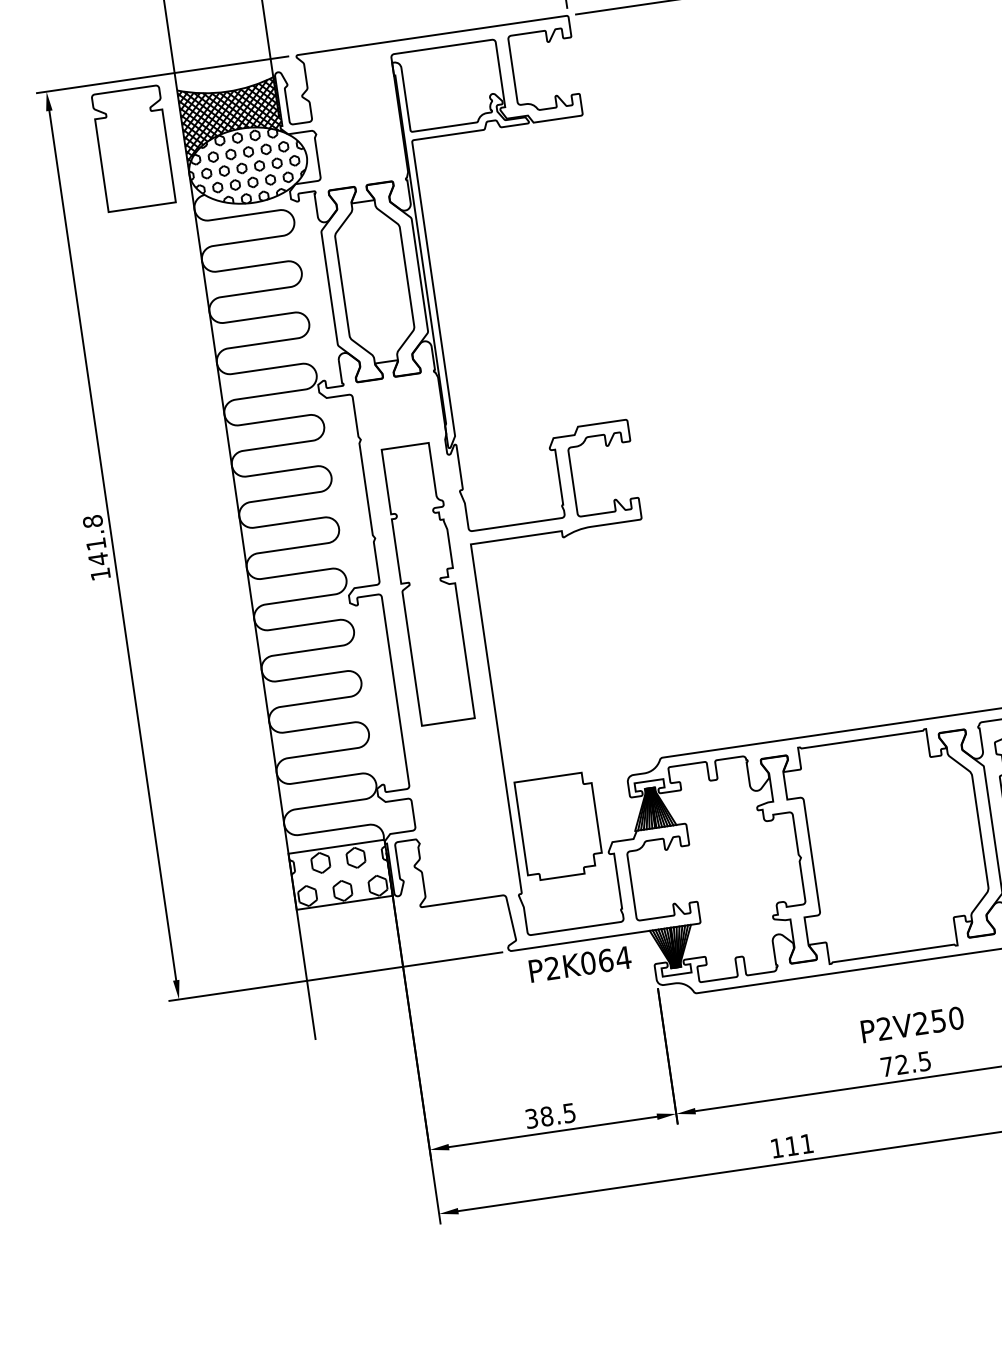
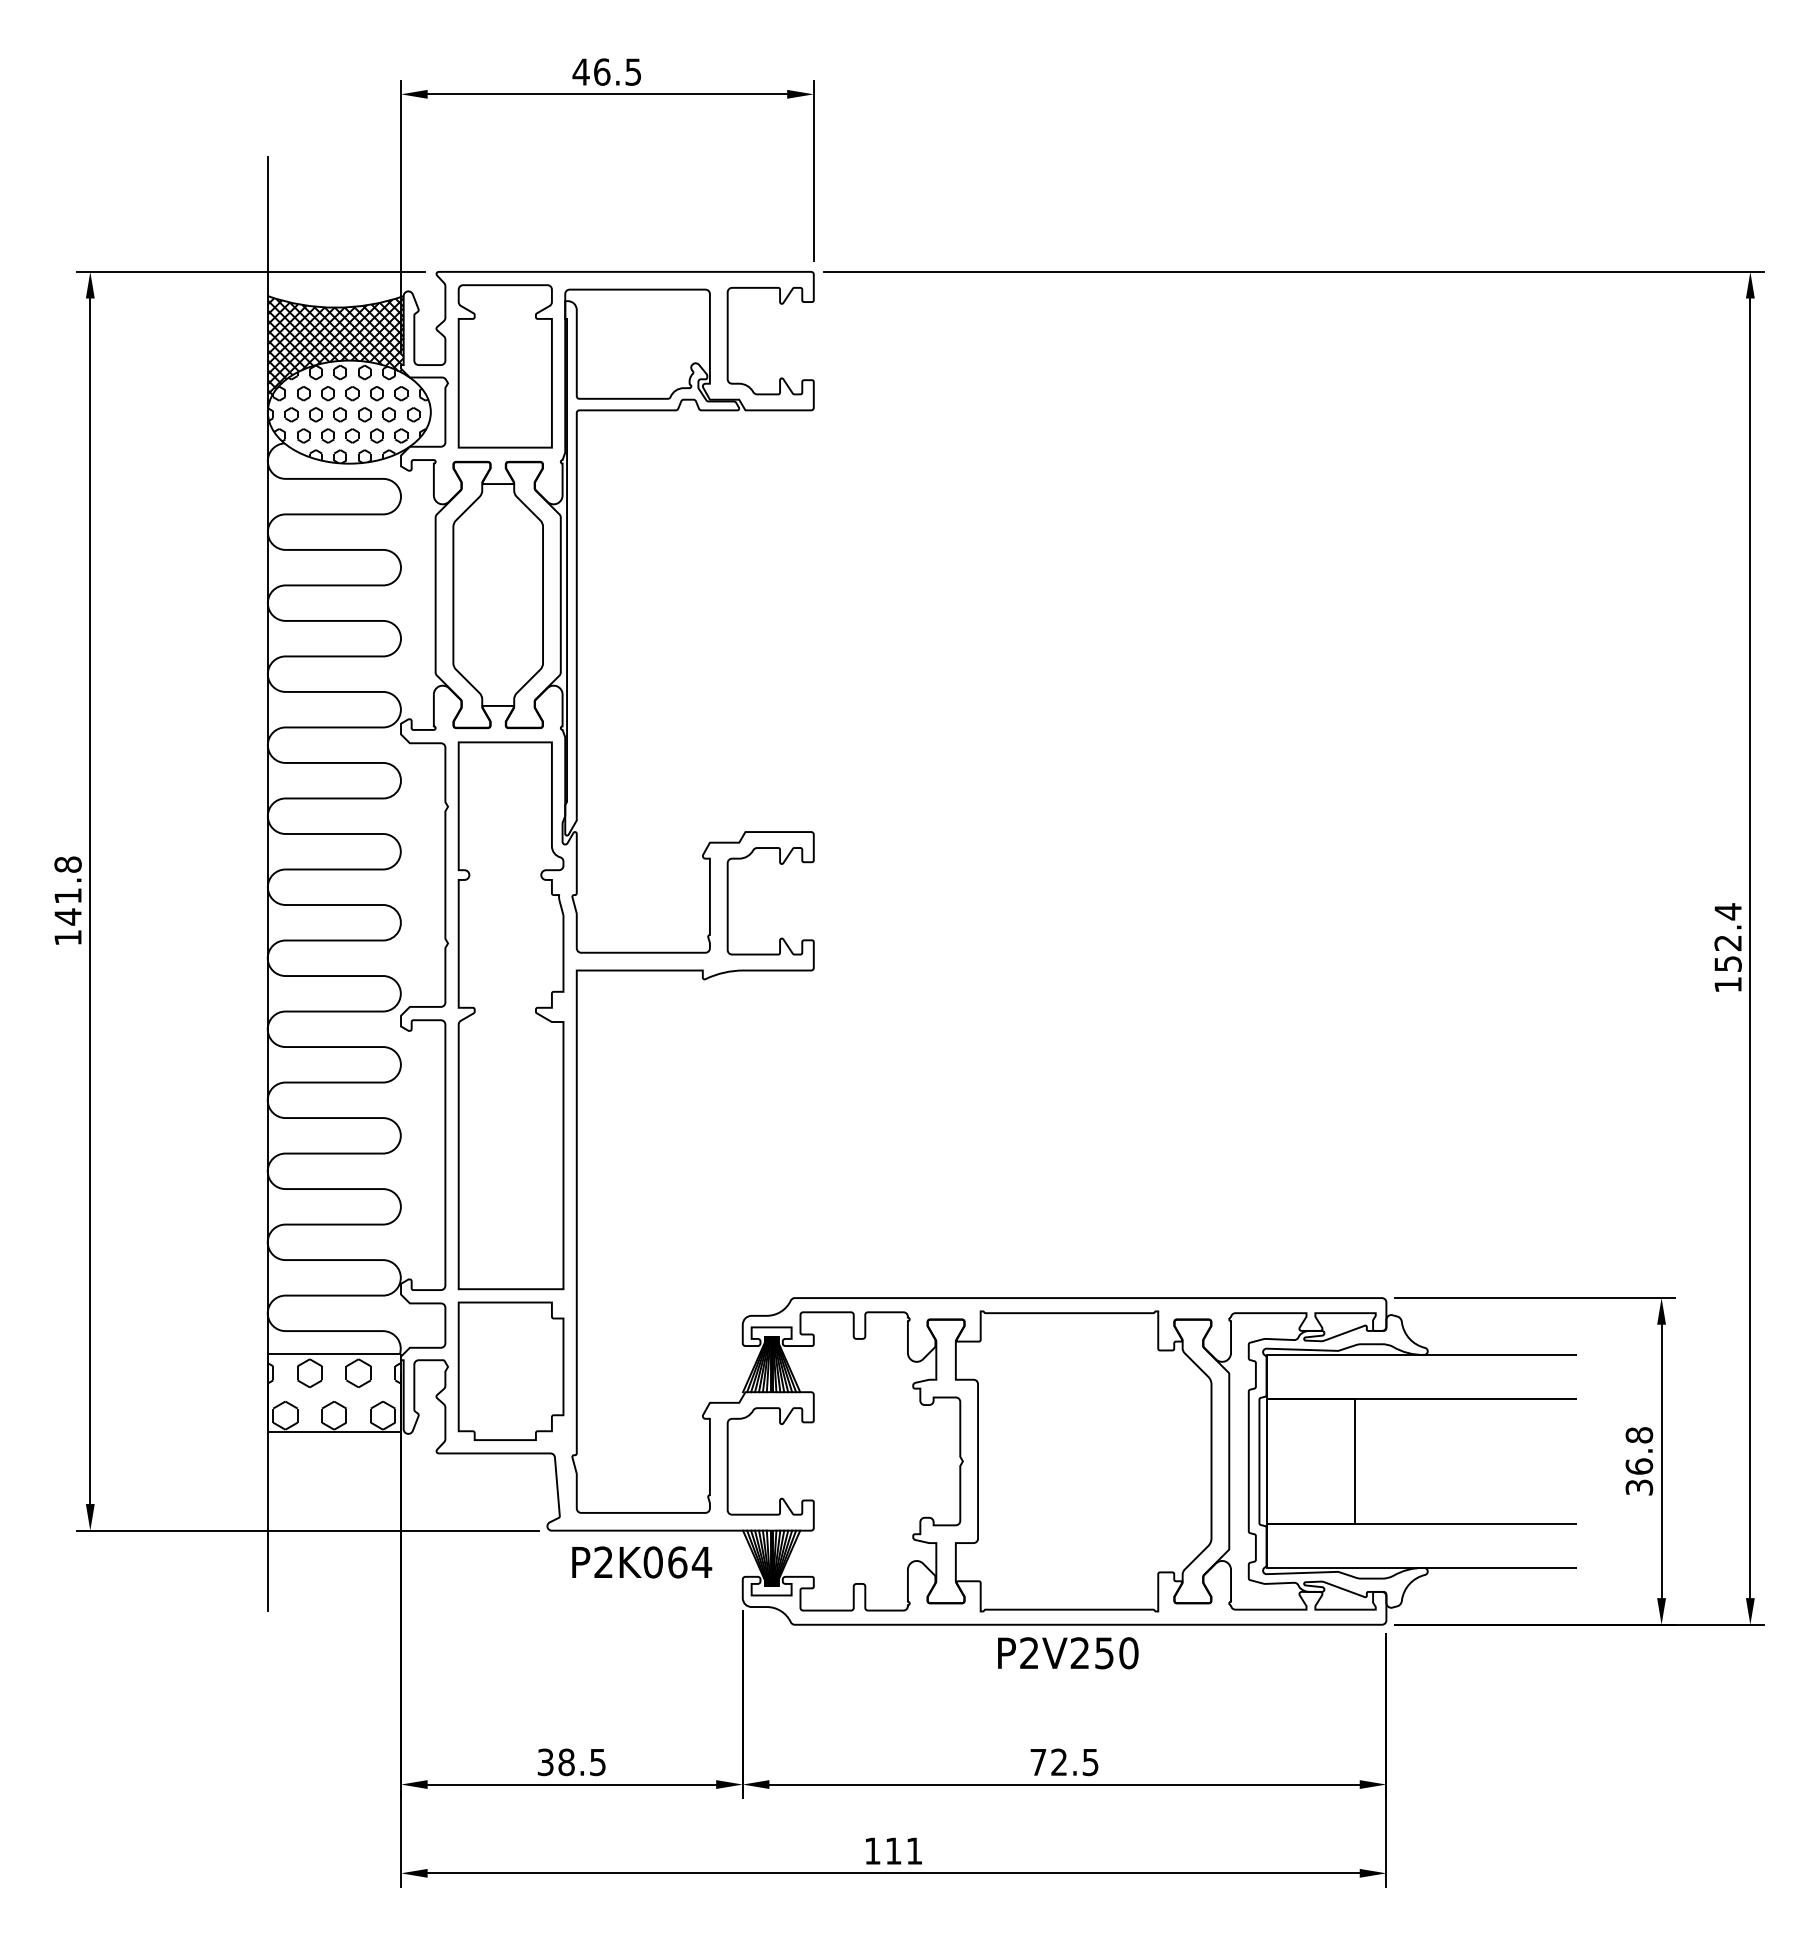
part: (133, 148) -> (504, 366), moved
part: (427, 583) -> (510, 1015), size x1.43
part: (558, 826) -> (510, 1370), moved
text: (912, 1024) -> (1068, 1653), moved

